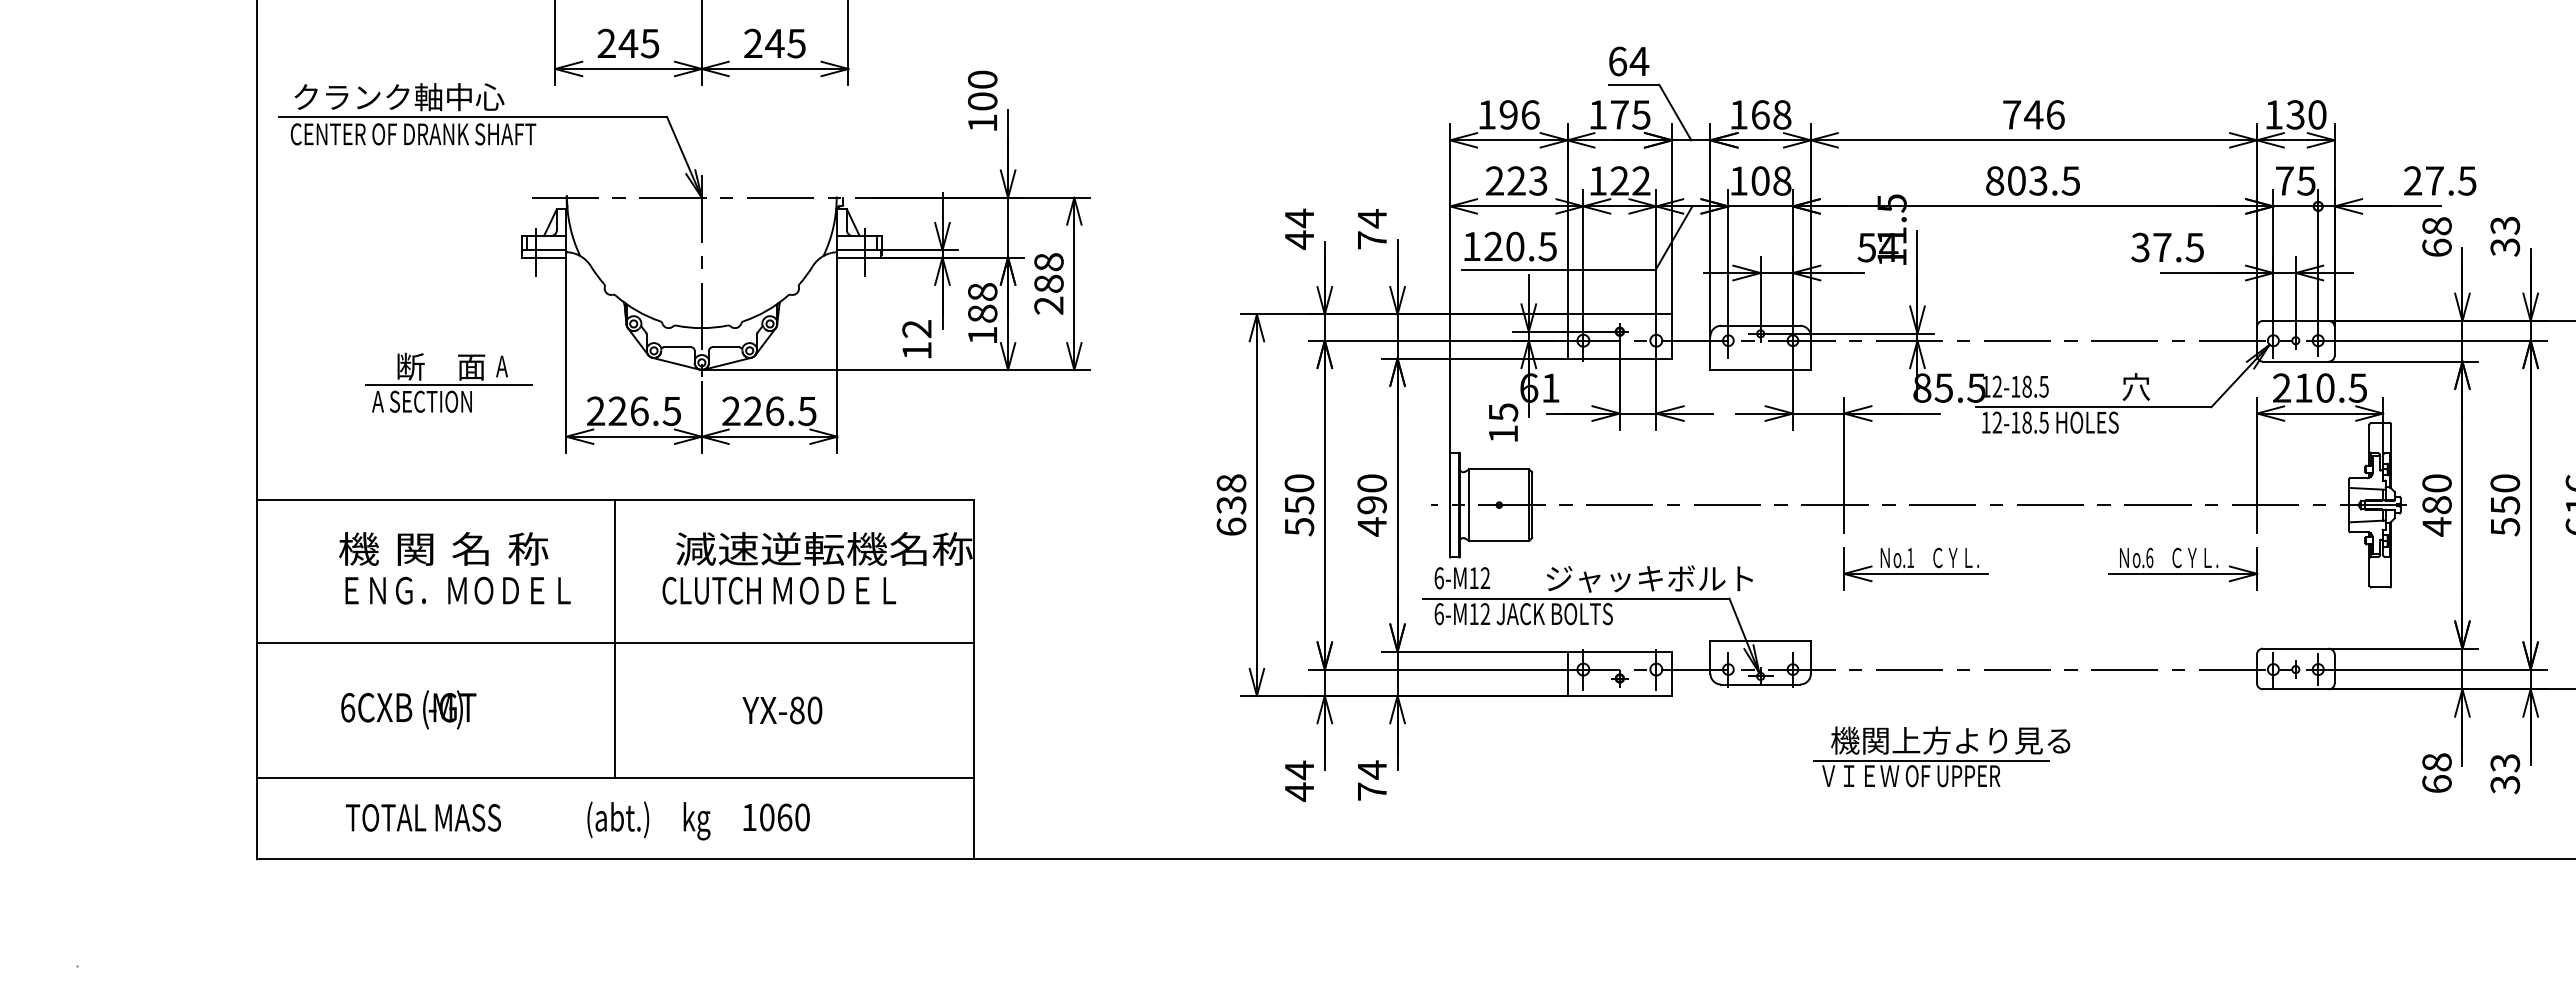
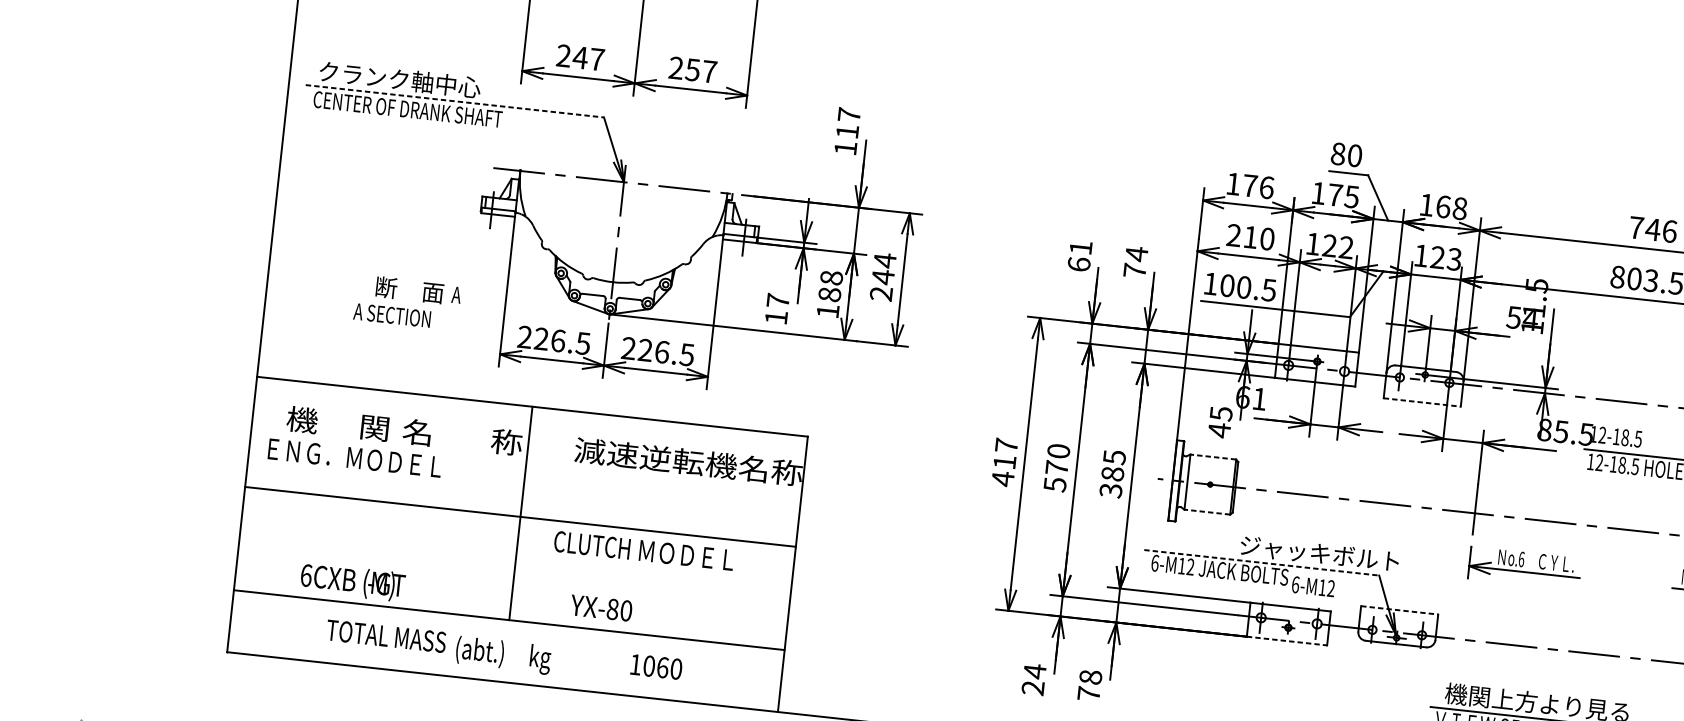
text: (649, 43) -> (596, 59), 245 -> 247
text: (785, 43) -> (701, 70), 245 -> 257
text: (1629, 61) -> (1347, 154), 64 -> 80
text: (982, 90) -> (848, 123), 100 -> 117
text: (1508, 114) -> (1249, 185), 196 -> 176
line: (473, 117) -> (455, 101), solid -> dashed
text: (1527, 180) -> (1259, 237), 223 -> 210
text: (1771, 180) -> (1446, 258), 108 -> 123
text: (1299, 229) -> (1079, 256), 44 -> 61
text: (1493, 246) -> (1227, 285), 120.5 -> 100.5
text: (1048, 272) -> (883, 268), 288 -> 244
text: (916, 329) -> (777, 301), 12 -> 17
line: (1761, 369) -> (1422, 402), solid -> dashed
line: (448, 385) -> (413, 305), removed
text: (1503, 434) -> (1219, 430), 15 -> 45
line: (1499, 469) -> (1213, 457), solid -> dashed
text: (1231, 505) -> (1004, 462), 638 -> 417
text: (1299, 505) -> (1056, 468), 550 -> 570
text: (1371, 505) -> (1112, 474), 490 -> 385
line: (1499, 541) -> (1207, 512), solid -> dashed
text: (358, 548) -> (302, 419), moved
text: (528, 548) -> (506, 441), moved
text: (1910, 557) -> (1521, 559), o.1 -> o.6
text: (1462, 578) -> (1313, 586), moved
text: (457, 590) -> (354, 457), moved
text: (779, 590) -> (644, 550), moved
line: (1576, 598) -> (1261, 562), solid -> dashed
line: (1761, 640) -> (1400, 610), solid -> dashed
line: (1620, 695) -> (1287, 640), solid -> dashed
text: (408, 709) -> (352, 581), moved
text: (782, 710) -> (601, 608), moved
text: (1372, 769) -> (1091, 676), 74 -> 78
text: (1298, 792) -> (1032, 688), 44 -> 24
text: (423, 817) -> (386, 636), moved
text: (776, 817) -> (656, 666), moved
text: (648, 820) -> (503, 654), moved

